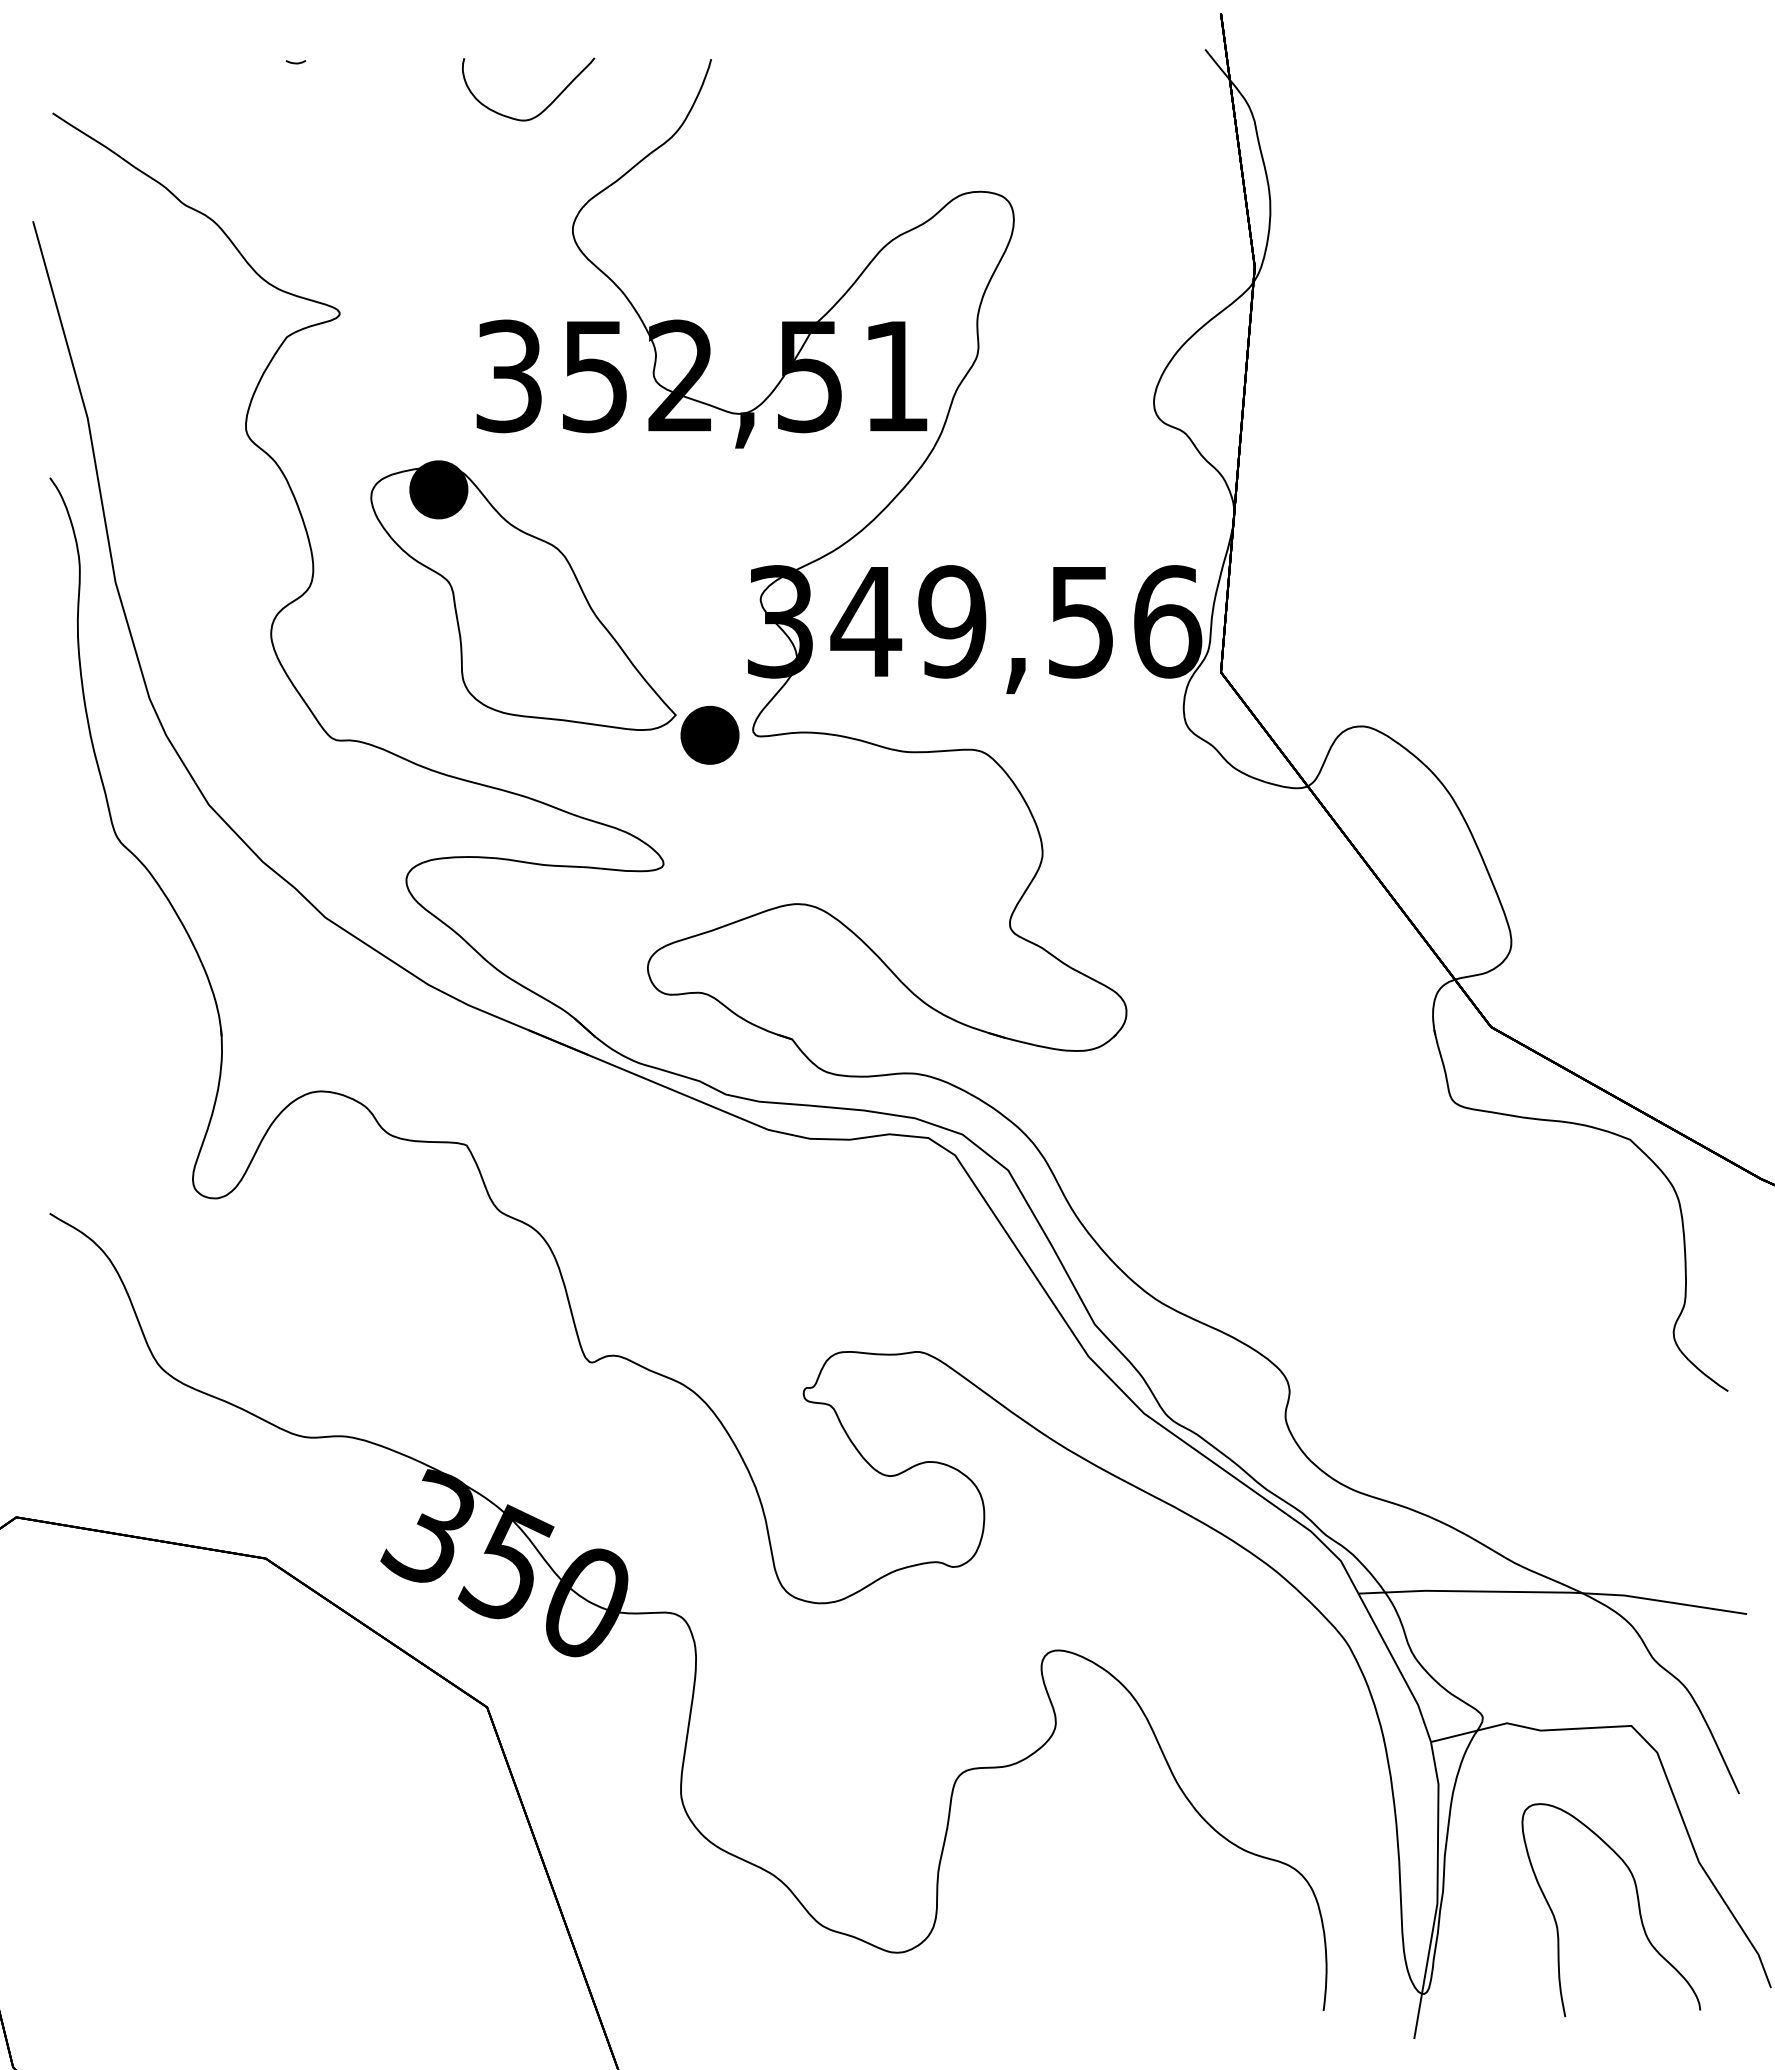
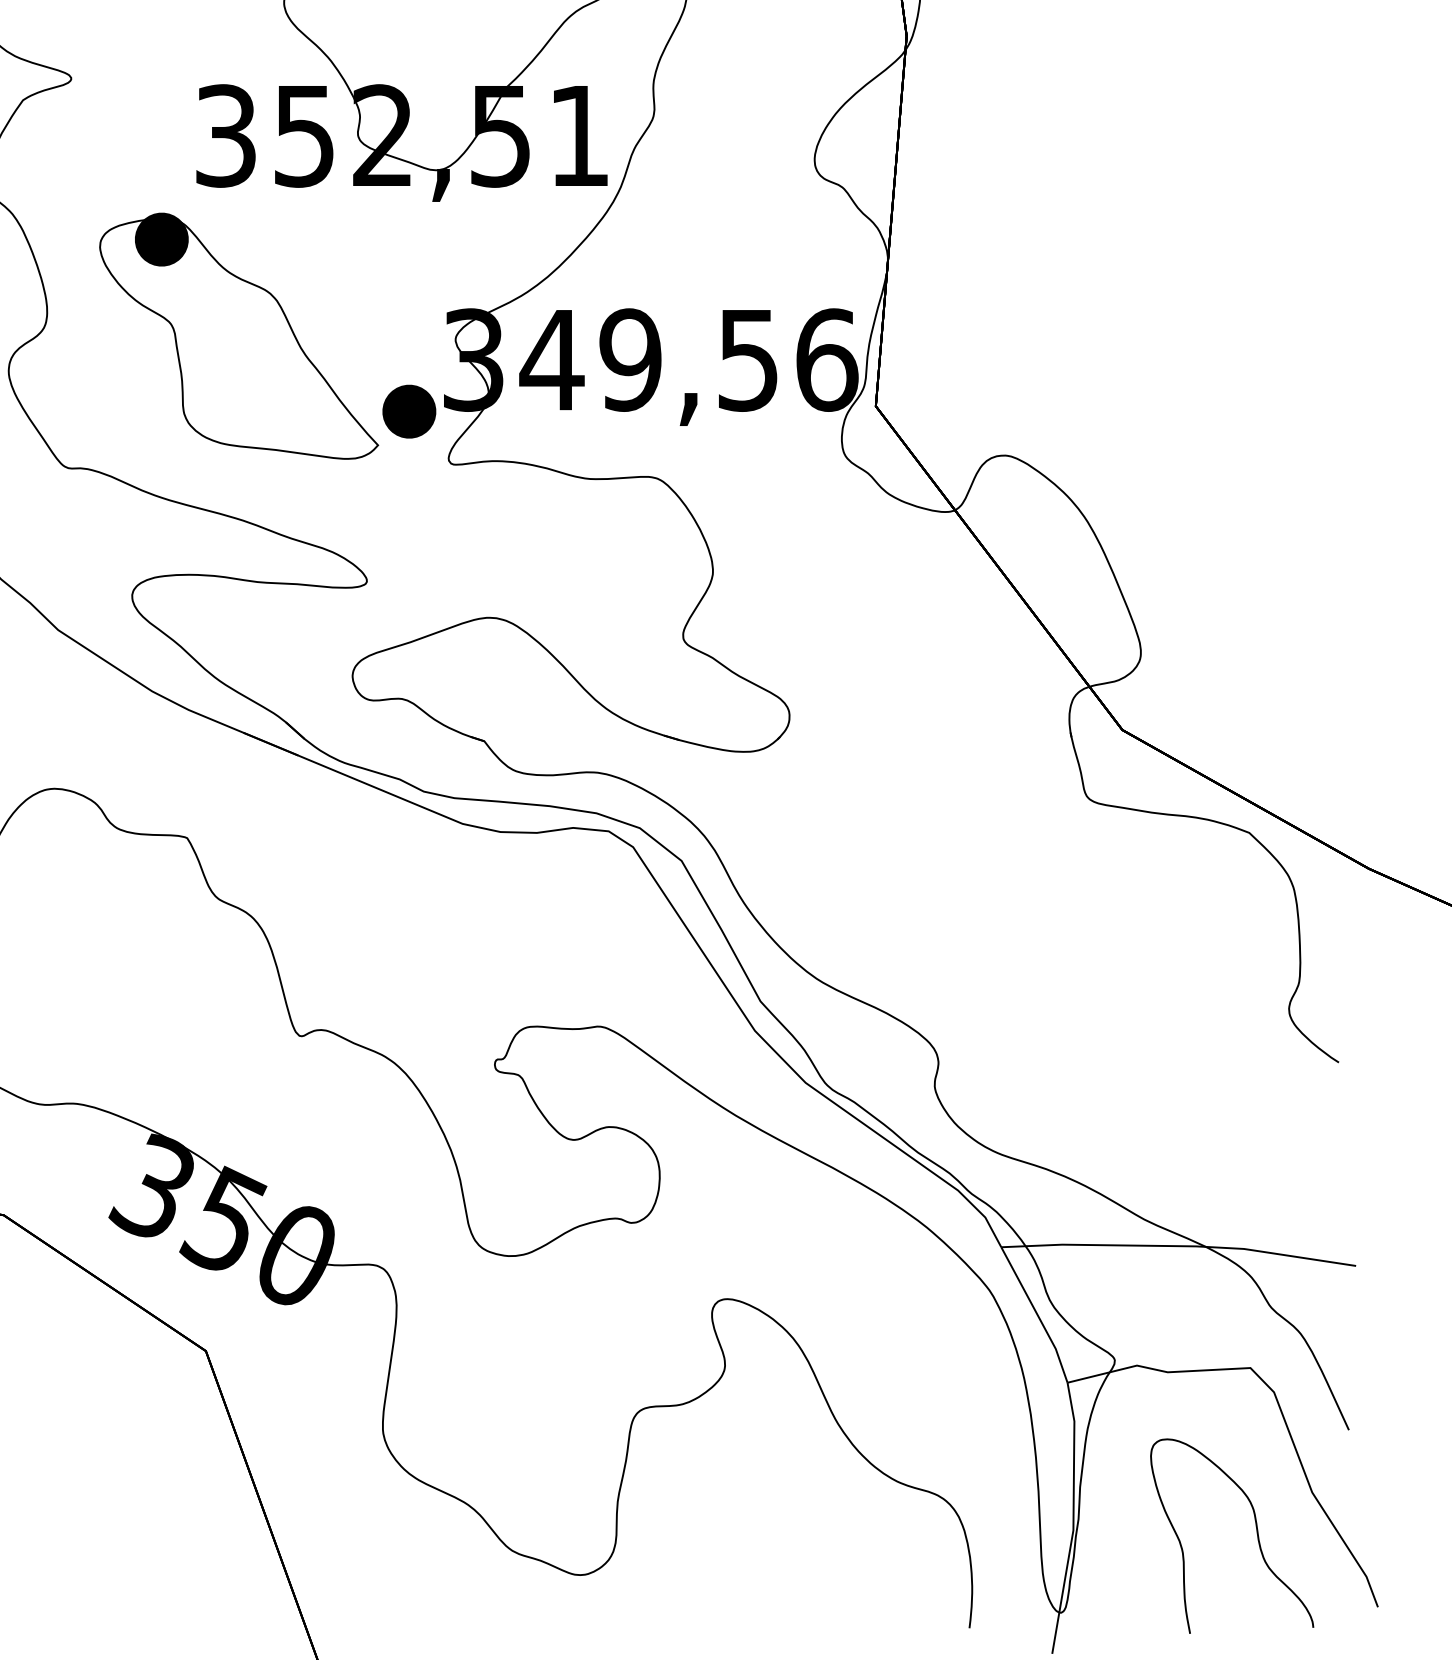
part: (709, 735) -> (408, 411), moved

